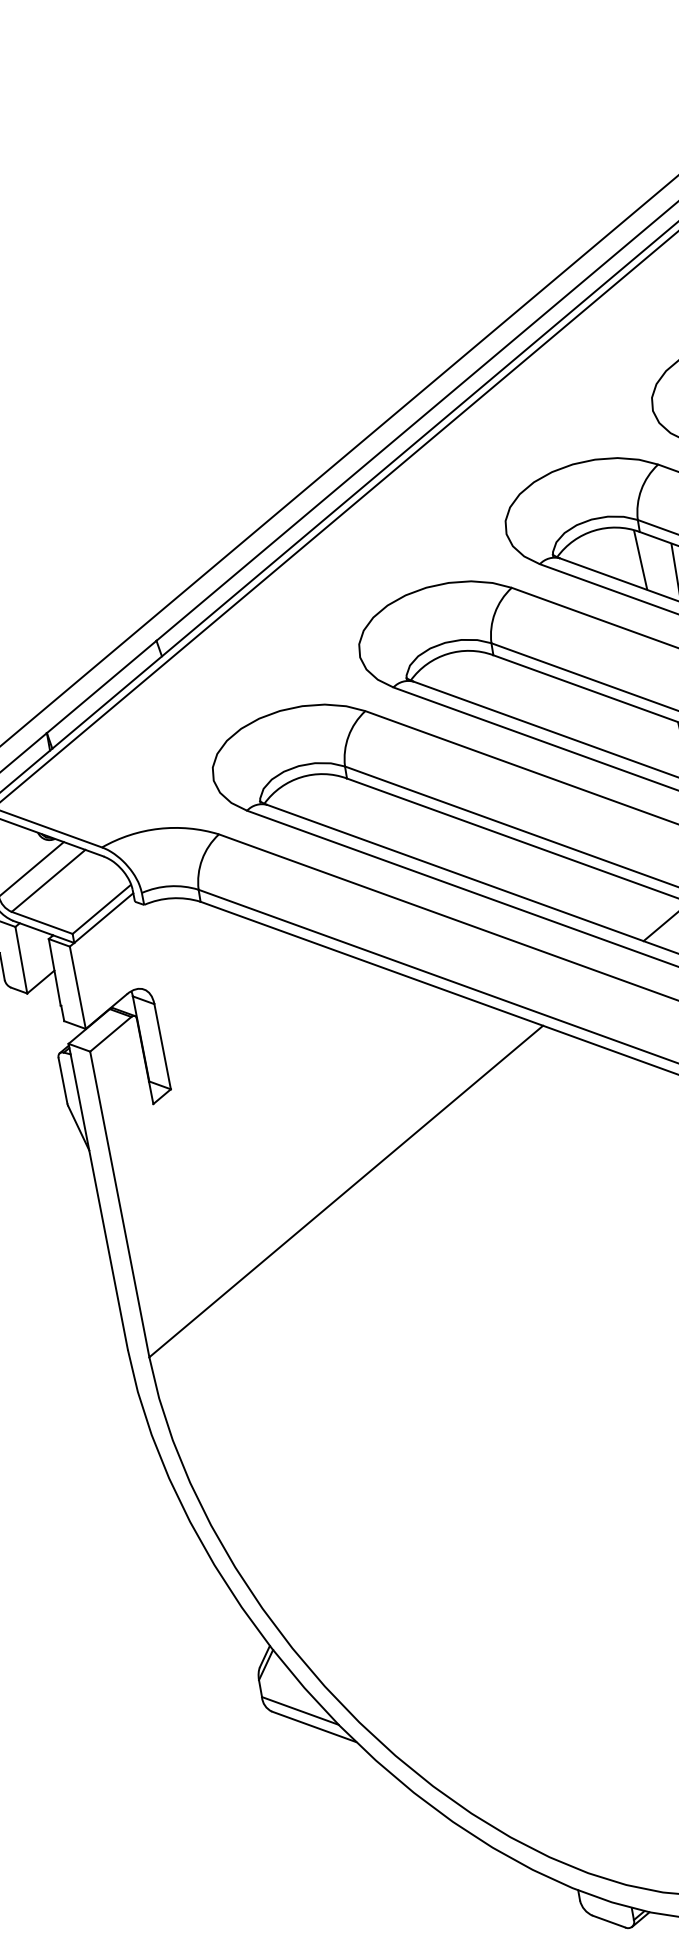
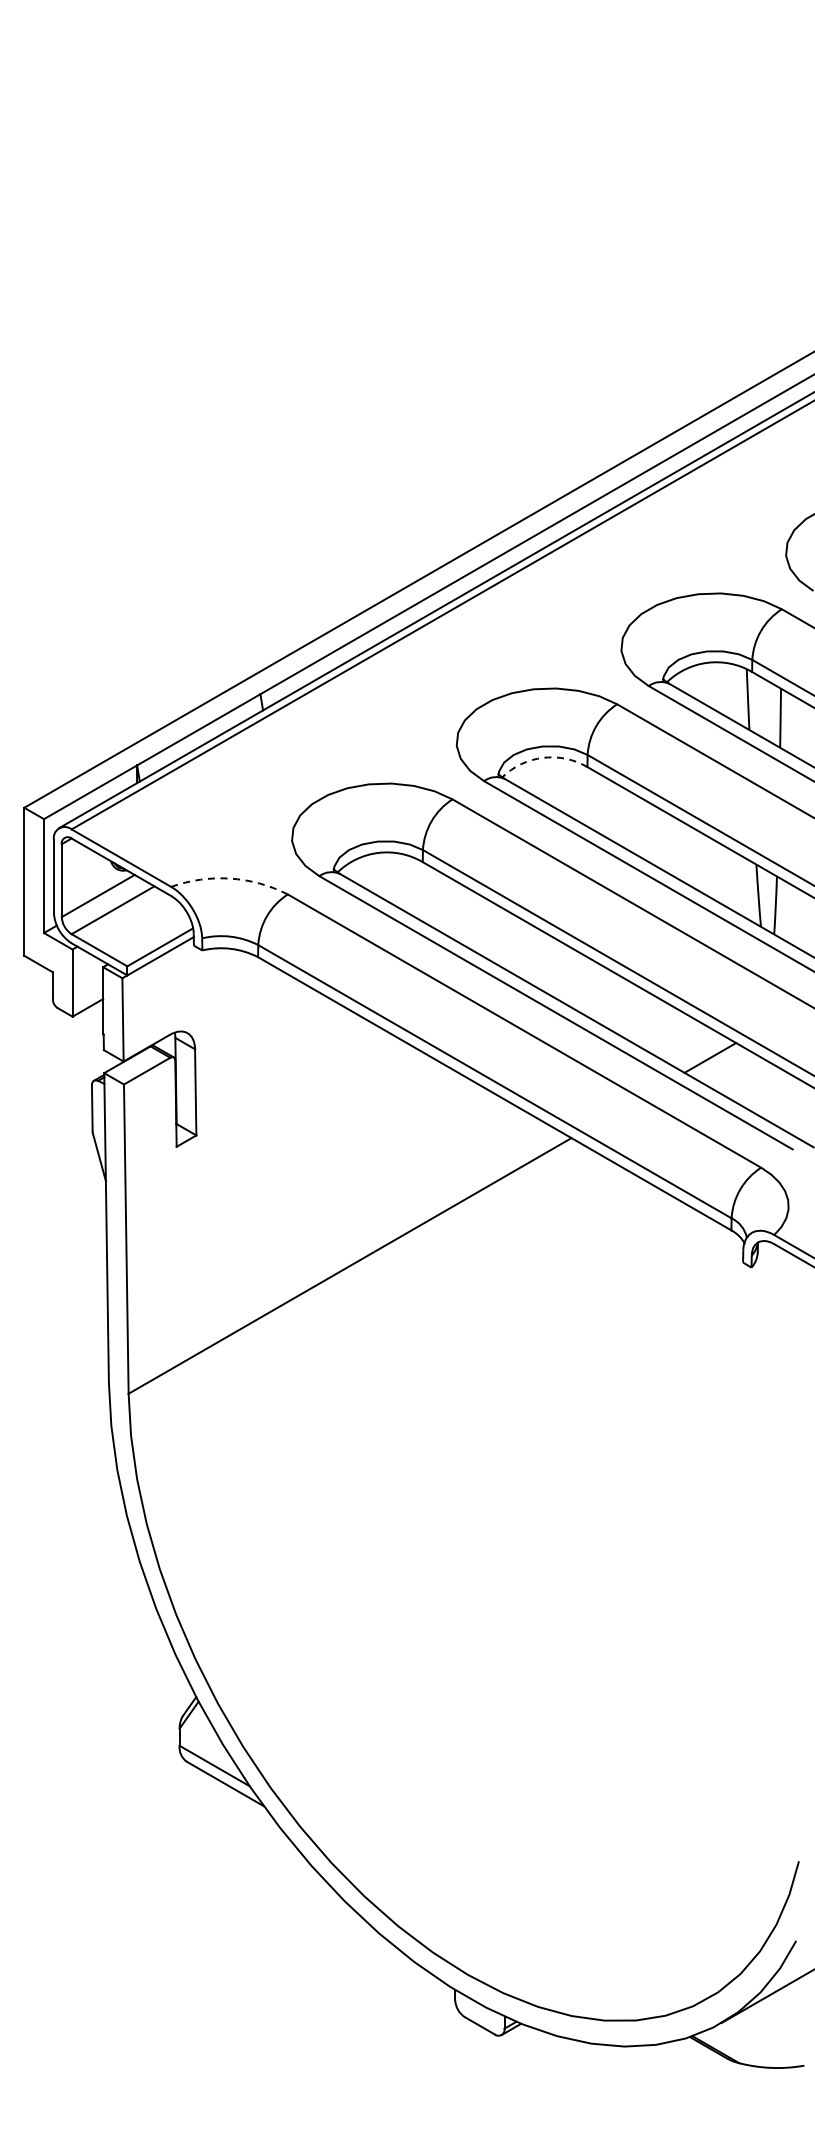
arc: (448, 653) -> (543, 757), solid -> dashed
arc: (159, 828) -> (230, 878), solid -> dashed

